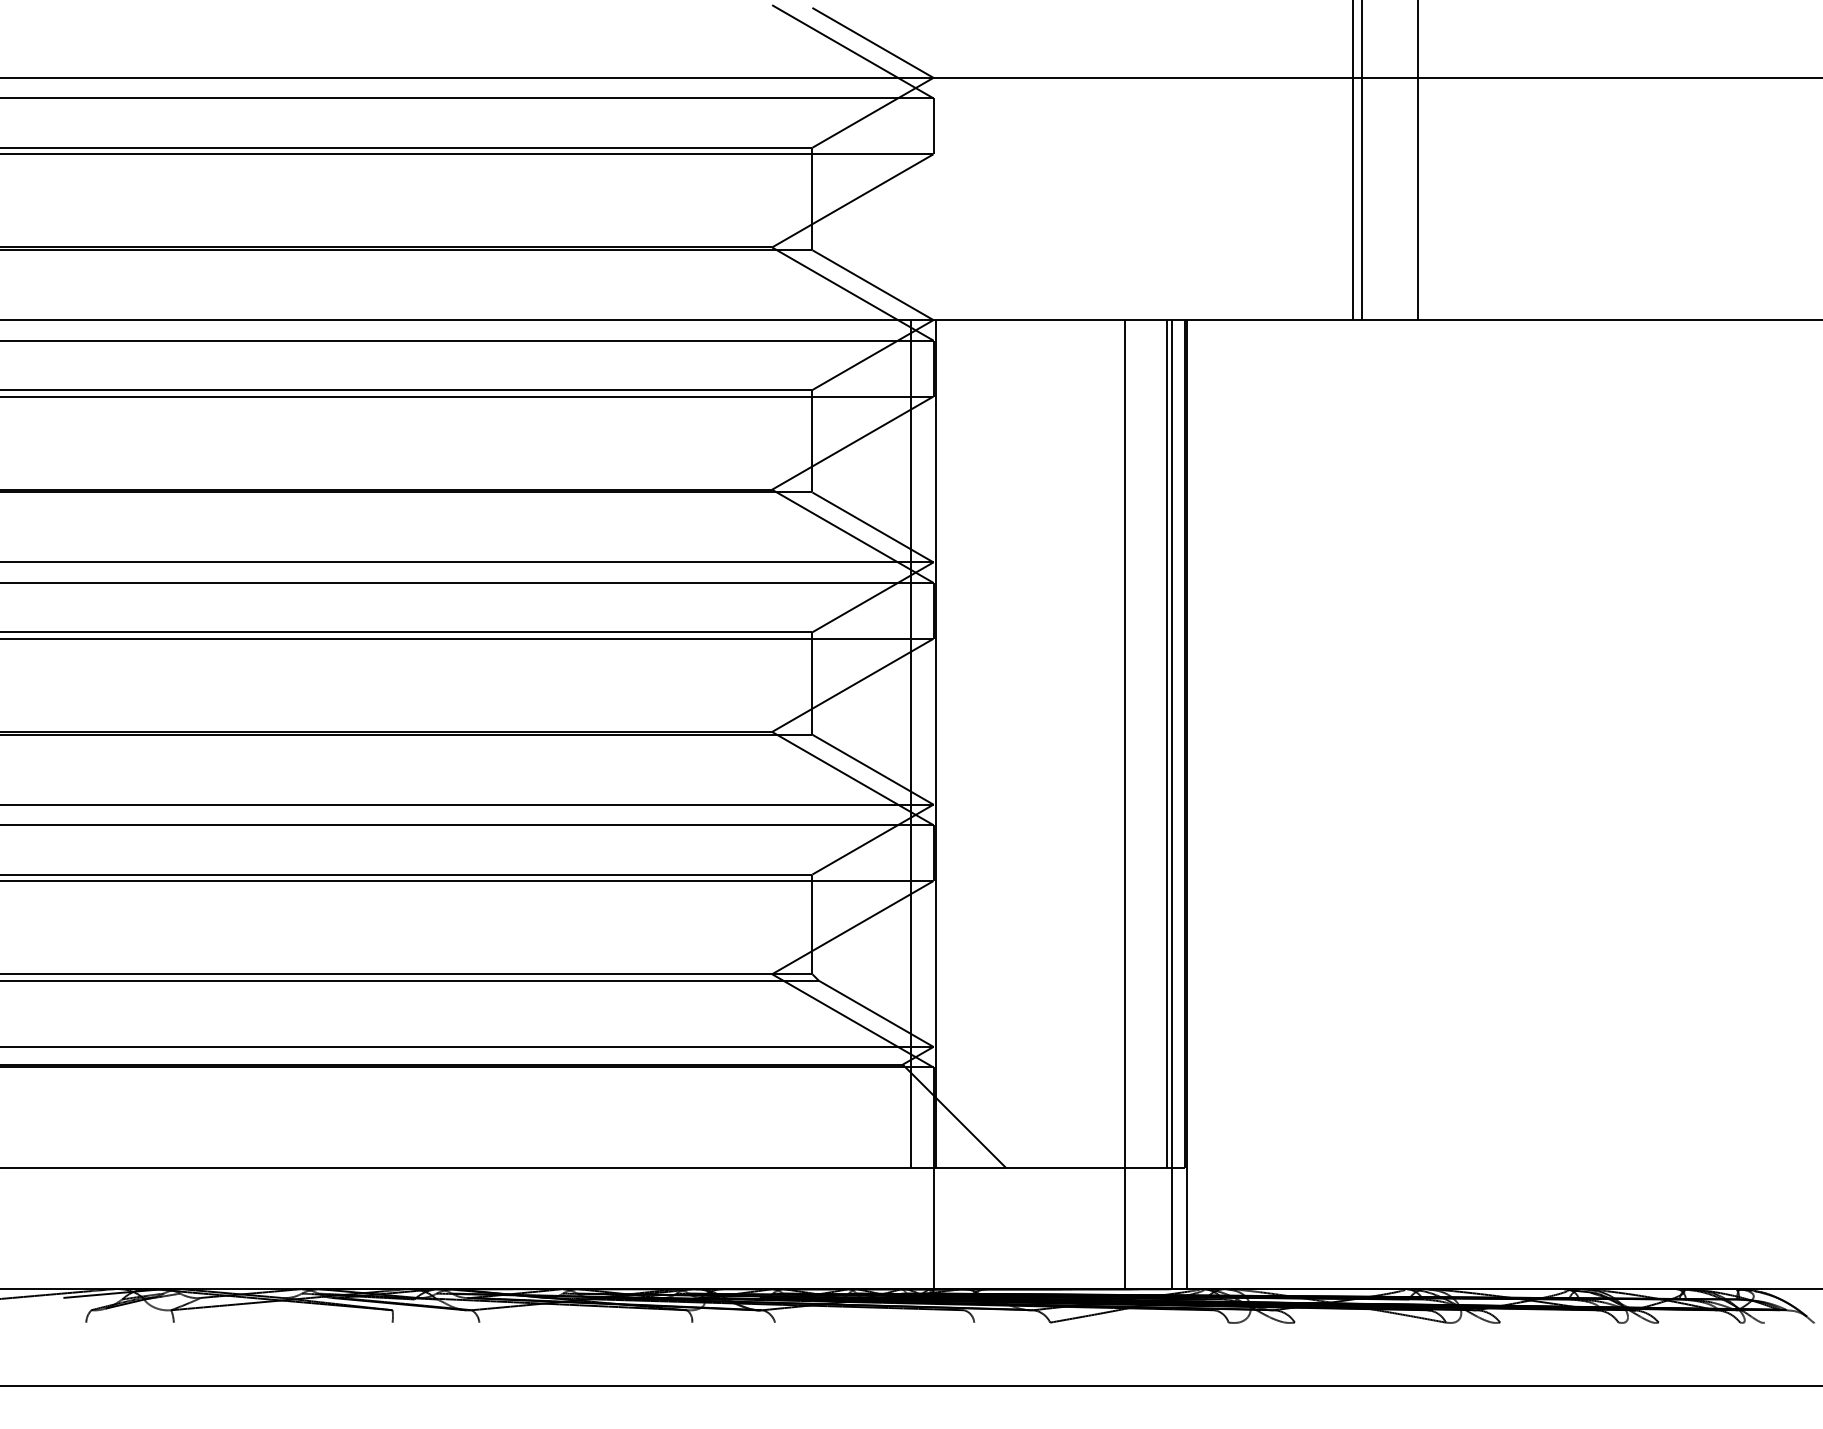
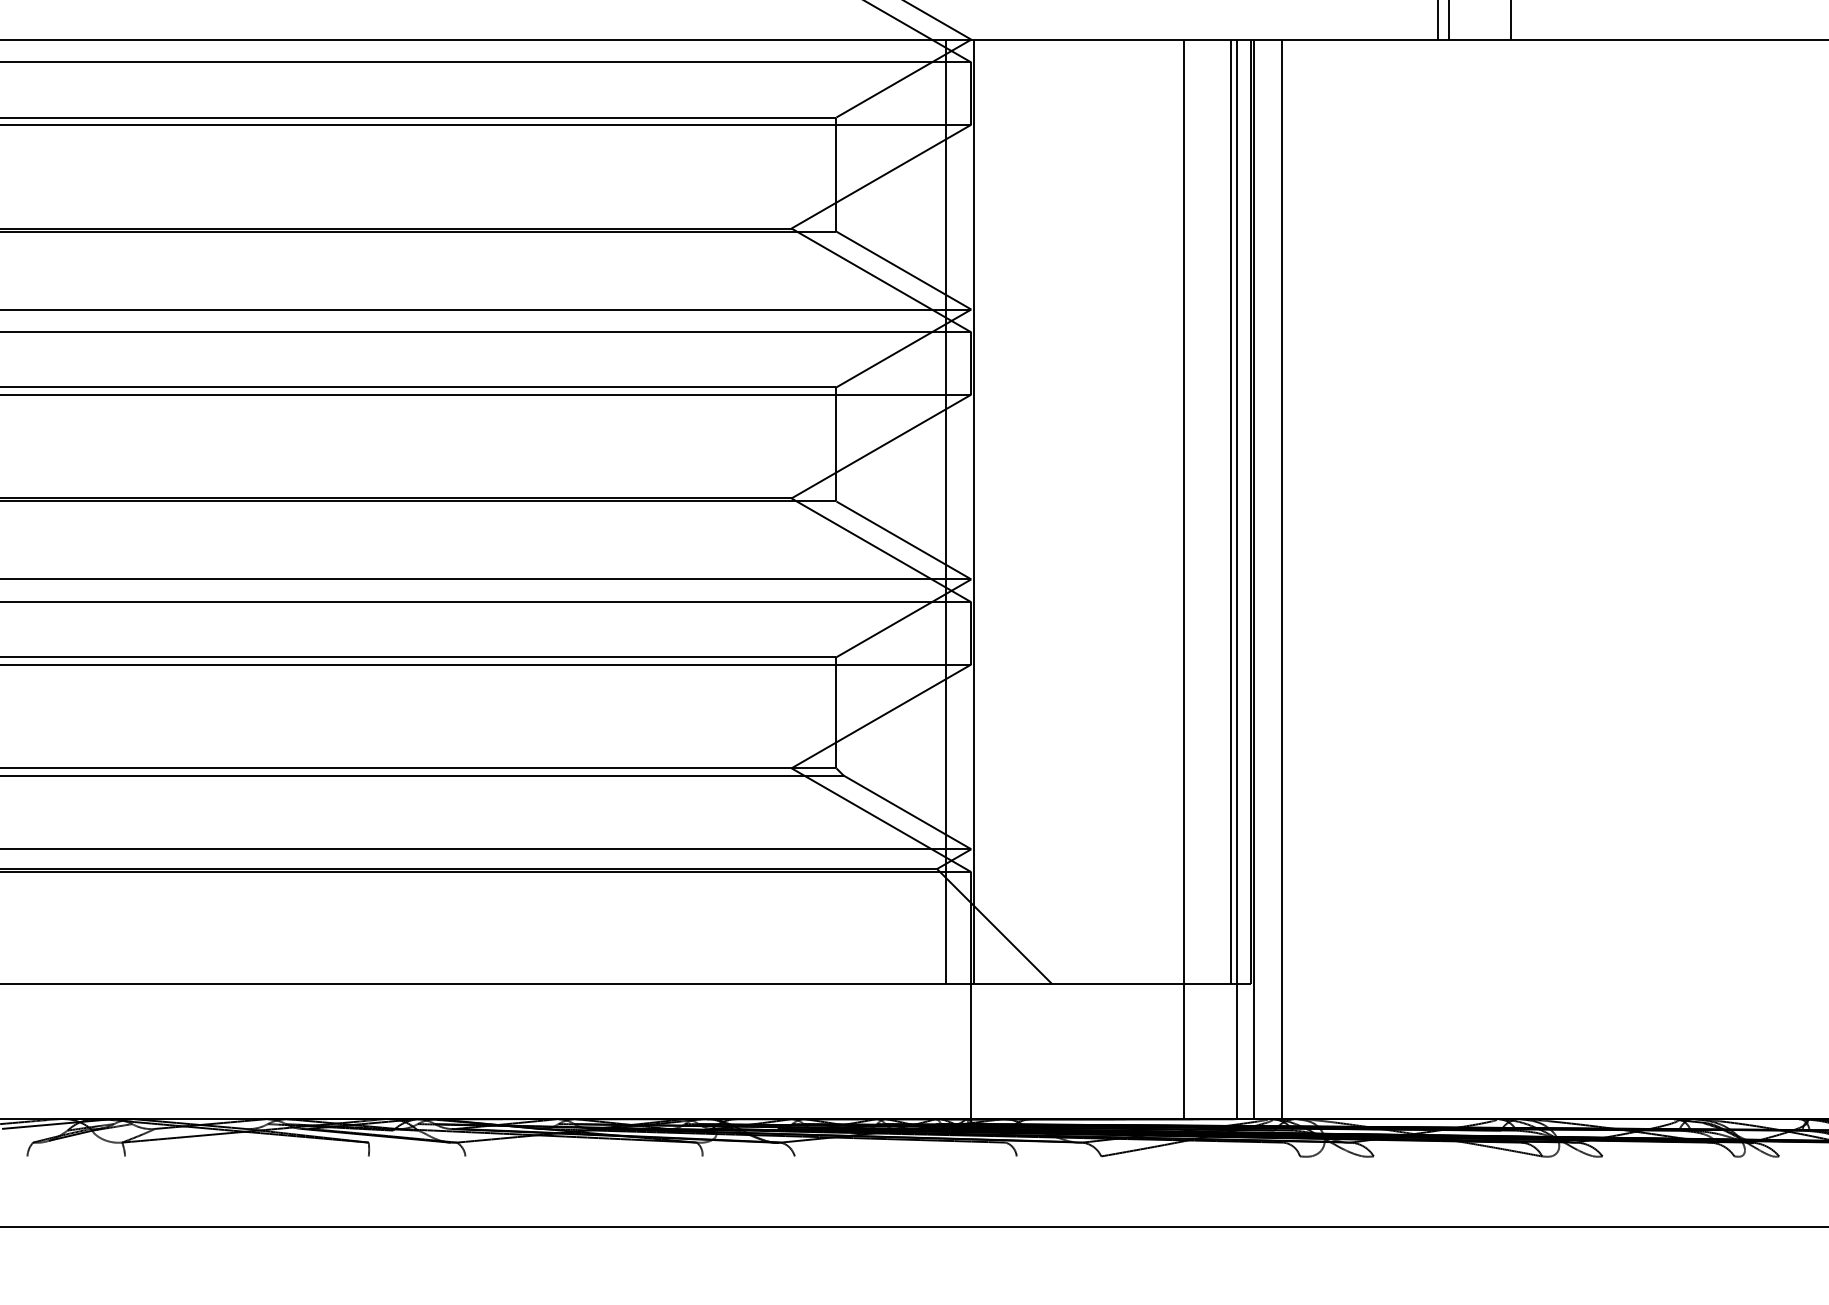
line: (1212, 804) -> (1282, 579), added

